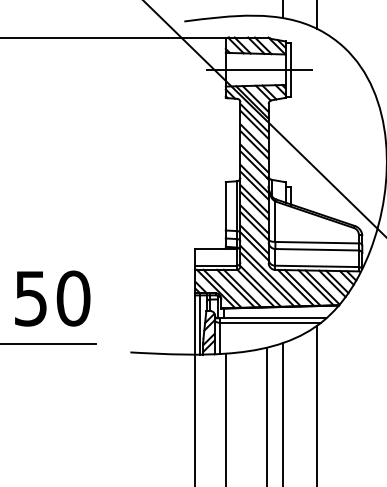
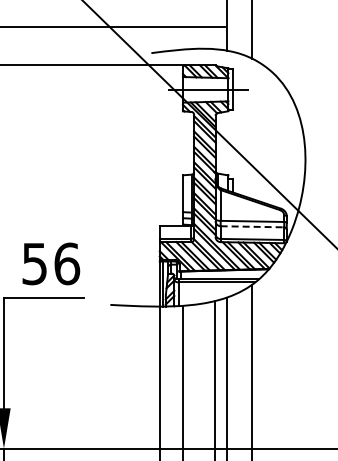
line: (317, 249) -> (252, 226), solid -> dashed
text: (74, 297) -> (67, 263), 50 -> 56

